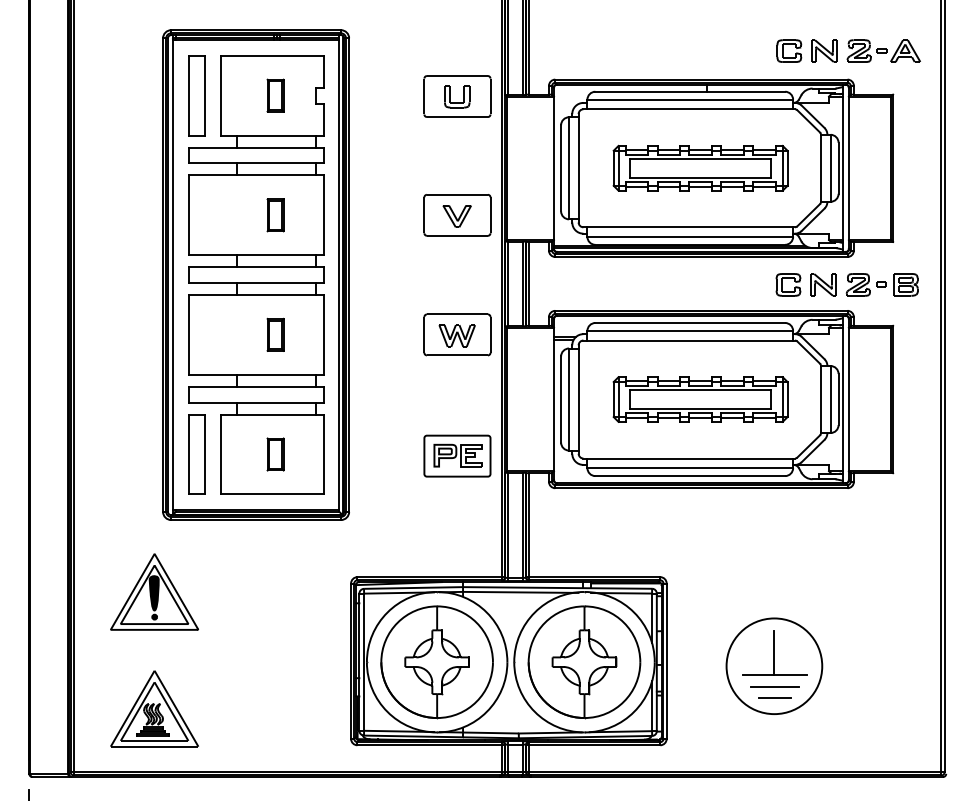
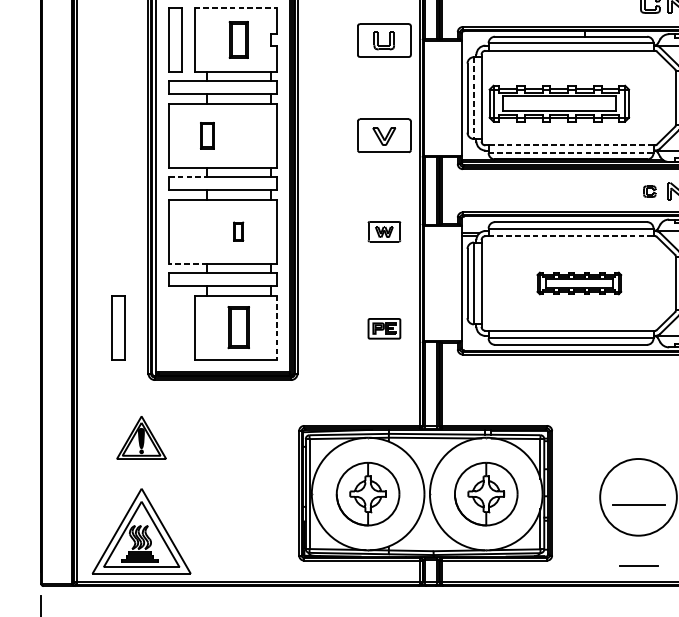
line: (272, 55) -> (236, 7), solid -> dashed
part: (275, 95) -> (238, 39), size x1.4
part: (700, 167) -> (559, 103), moved
line: (569, 168) -> (474, 98), solid -> dashed
part: (275, 215) -> (207, 135), moved
line: (690, 227) -> (571, 145), solid -> dashed
line: (690, 236) -> (571, 152), solid -> dashed
line: (212, 267) -> (188, 177), solid -> dashed
part: (788, 284) -> (649, 191), size x0.6
part: (275, 334) -> (238, 231), size x0.7
part: (457, 334) -> (384, 231), size x0.6
line: (690, 340) -> (571, 236), solid -> dashed
line: (212, 374) -> (188, 263), solid -> dashed
part: (700, 399) -> (579, 283), size x0.6
part: (196, 454) -> (118, 327), moved
part: (275, 454) -> (238, 327), size x1.6
line: (323, 454) -> (277, 327), solid -> dashed
part: (457, 455) -> (384, 328), size x0.6
part: (154, 591) -> (141, 437), size x0.7
line: (774, 653) -> (638, 487), removed
part: (436, 662) -> (367, 494), size x0.7
part: (584, 662) -> (486, 494), size x0.7
line: (774, 686) -> (638, 565), moved
line: (774, 697) -> (638, 522), removed
part: (154, 708) -> (141, 531), size x1.4

